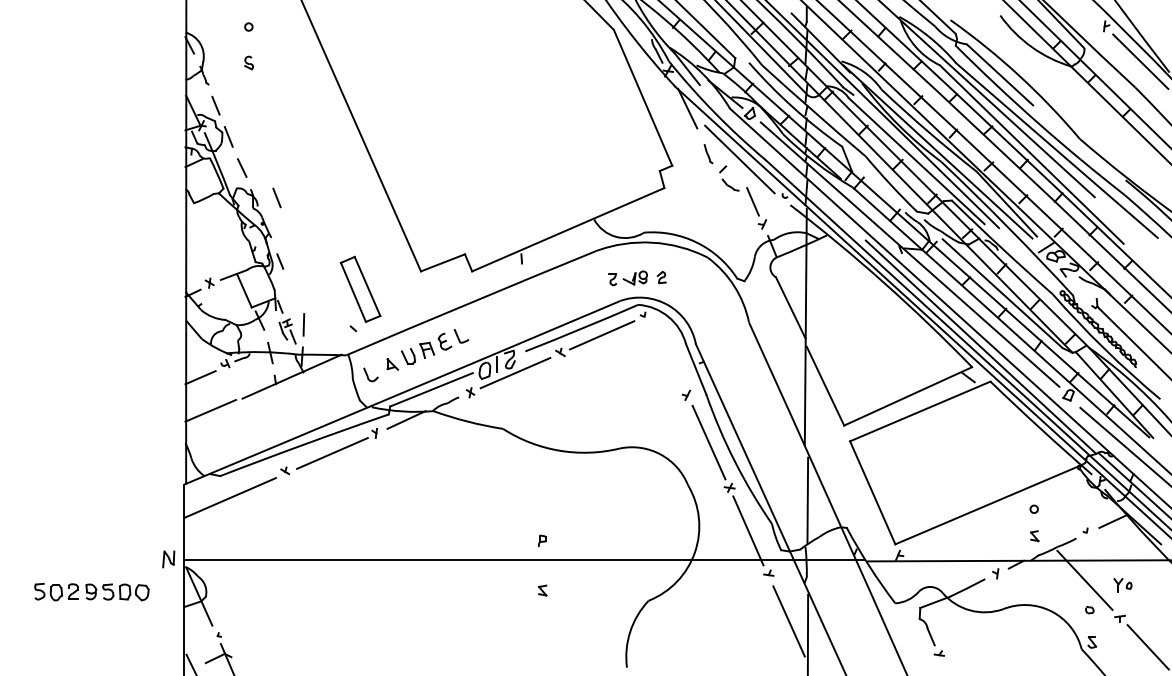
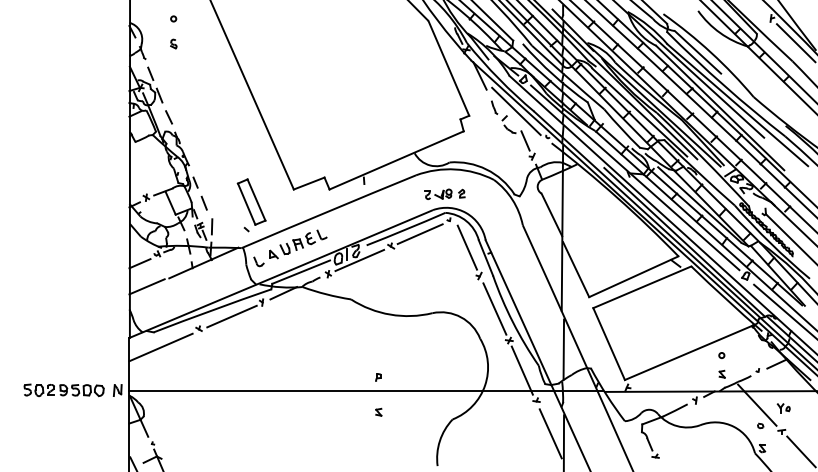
line: (275, 196) -> (203, 202), moved
line: (669, 354) -> (467, 247), added
part: (91, 592) -> (63, 390), moved

